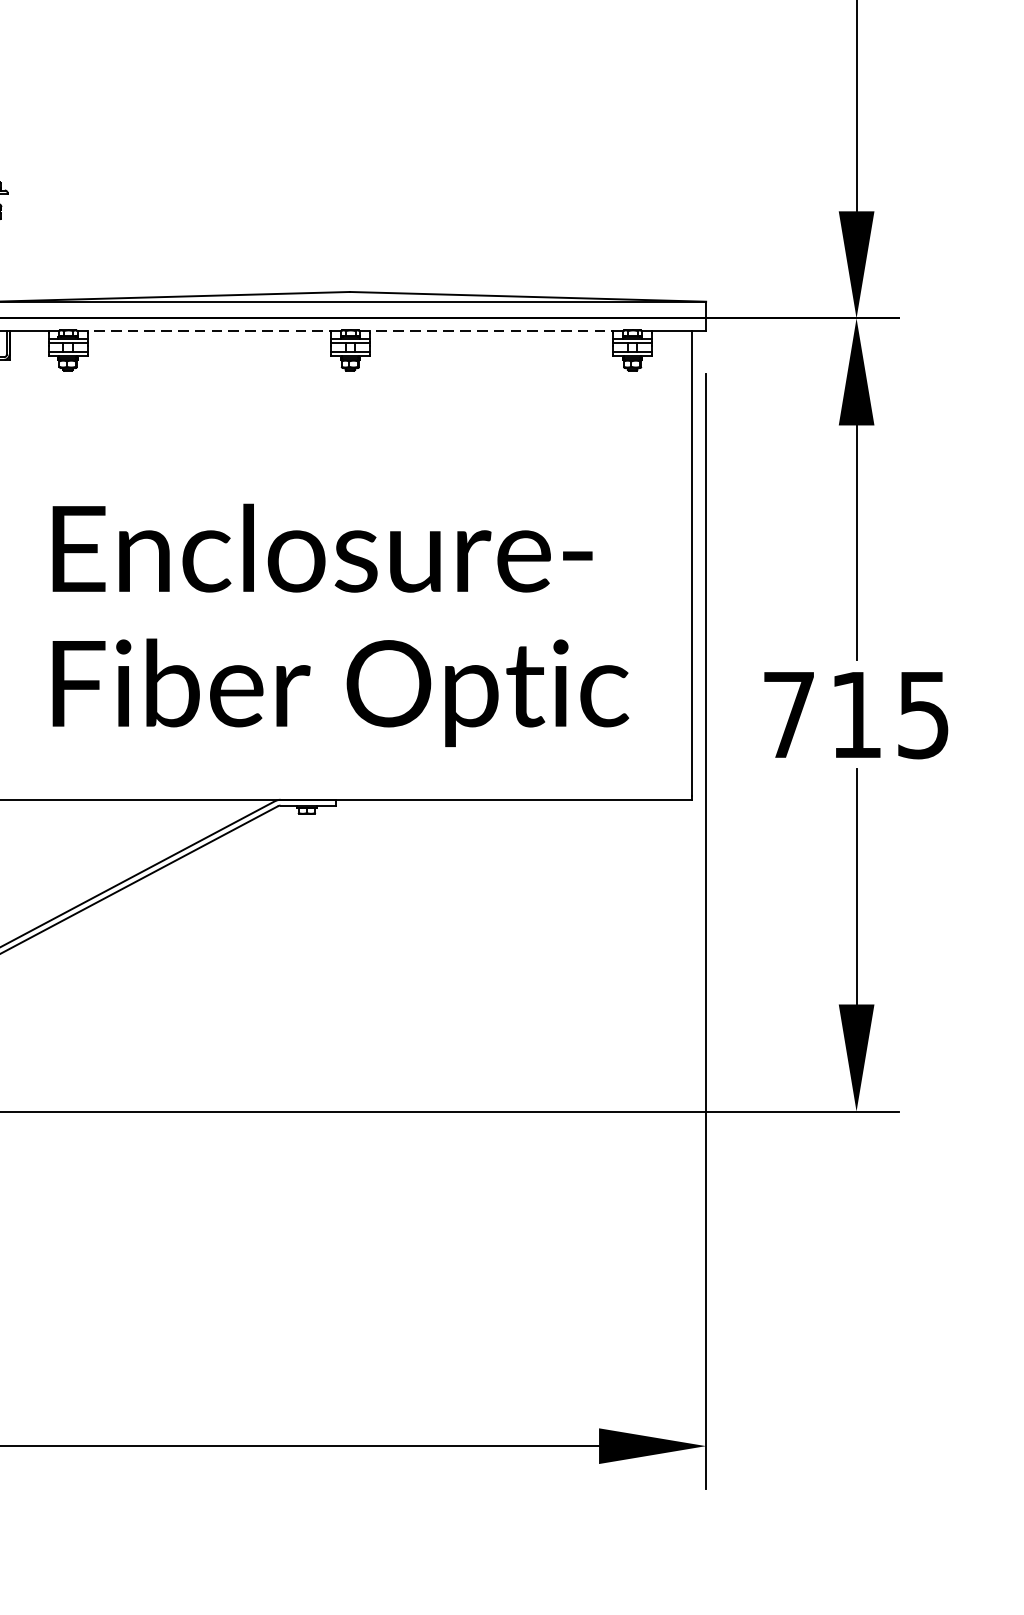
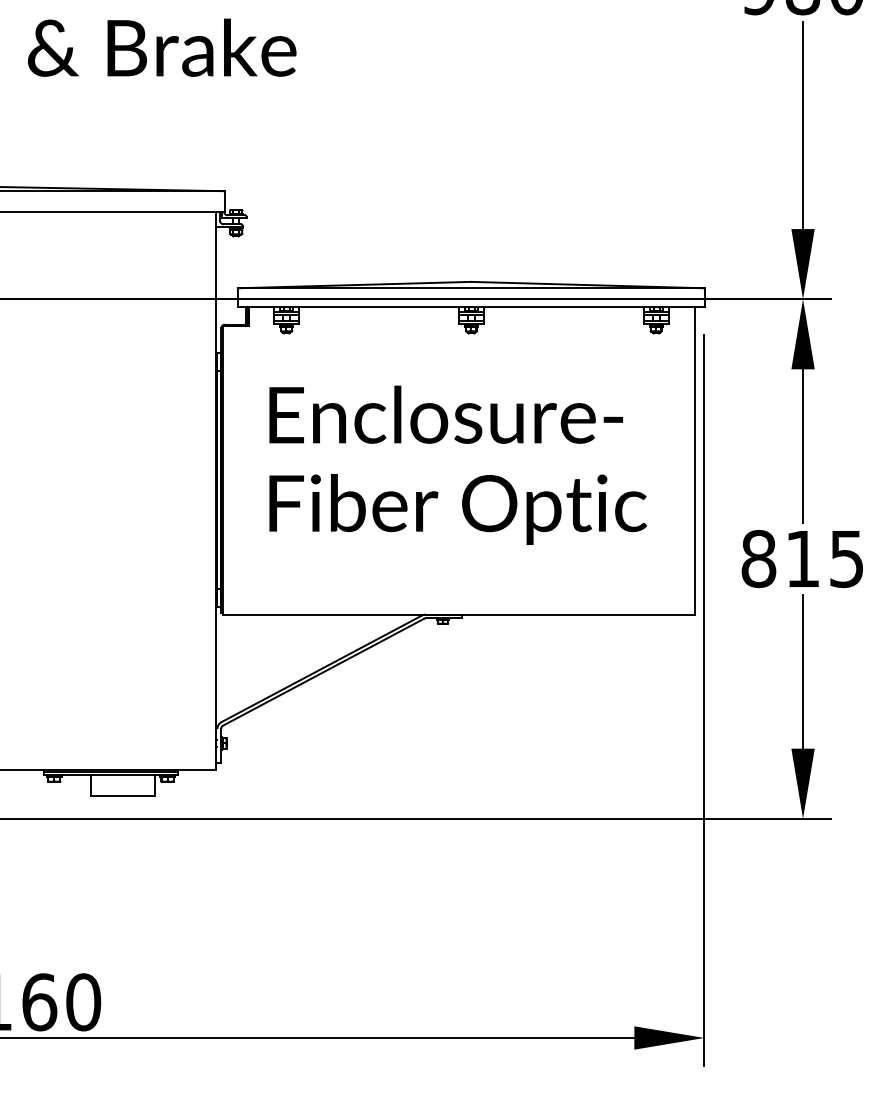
line: (210, 331) -> (379, 307), dashed -> solid
line: (492, 331) -> (564, 307), dashed -> solid
text: (339, 624) -> (457, 464), moved
text: (788, 715) -> (758, 559), 715 -> 815

